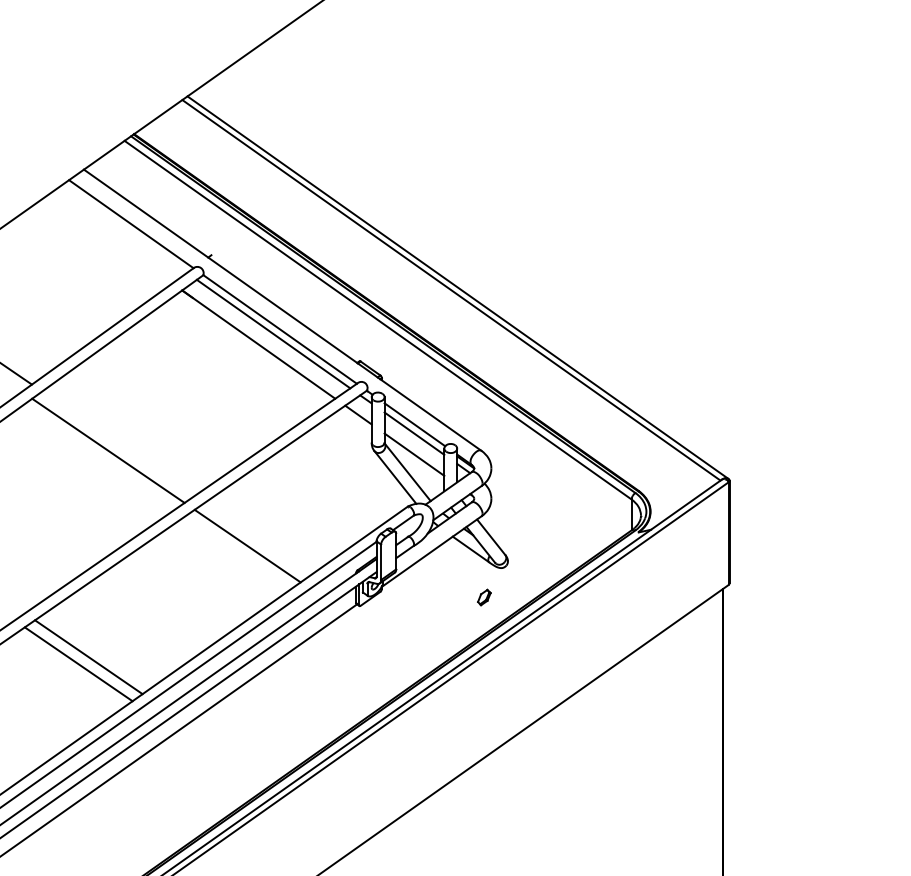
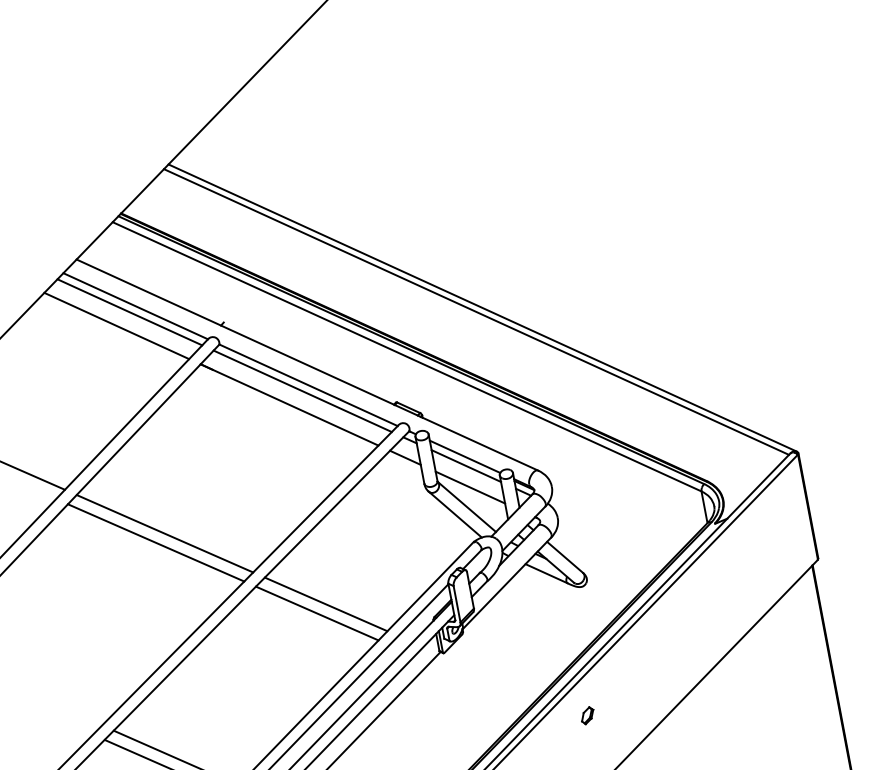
line: (124, 228) -> (129, 311), added
line: (109, 239) -> (116, 326), added
line: (118, 443) -> (165, 533), added
line: (257, 538) -> (325, 603), added
part: (484, 597) -> (587, 715), moved

